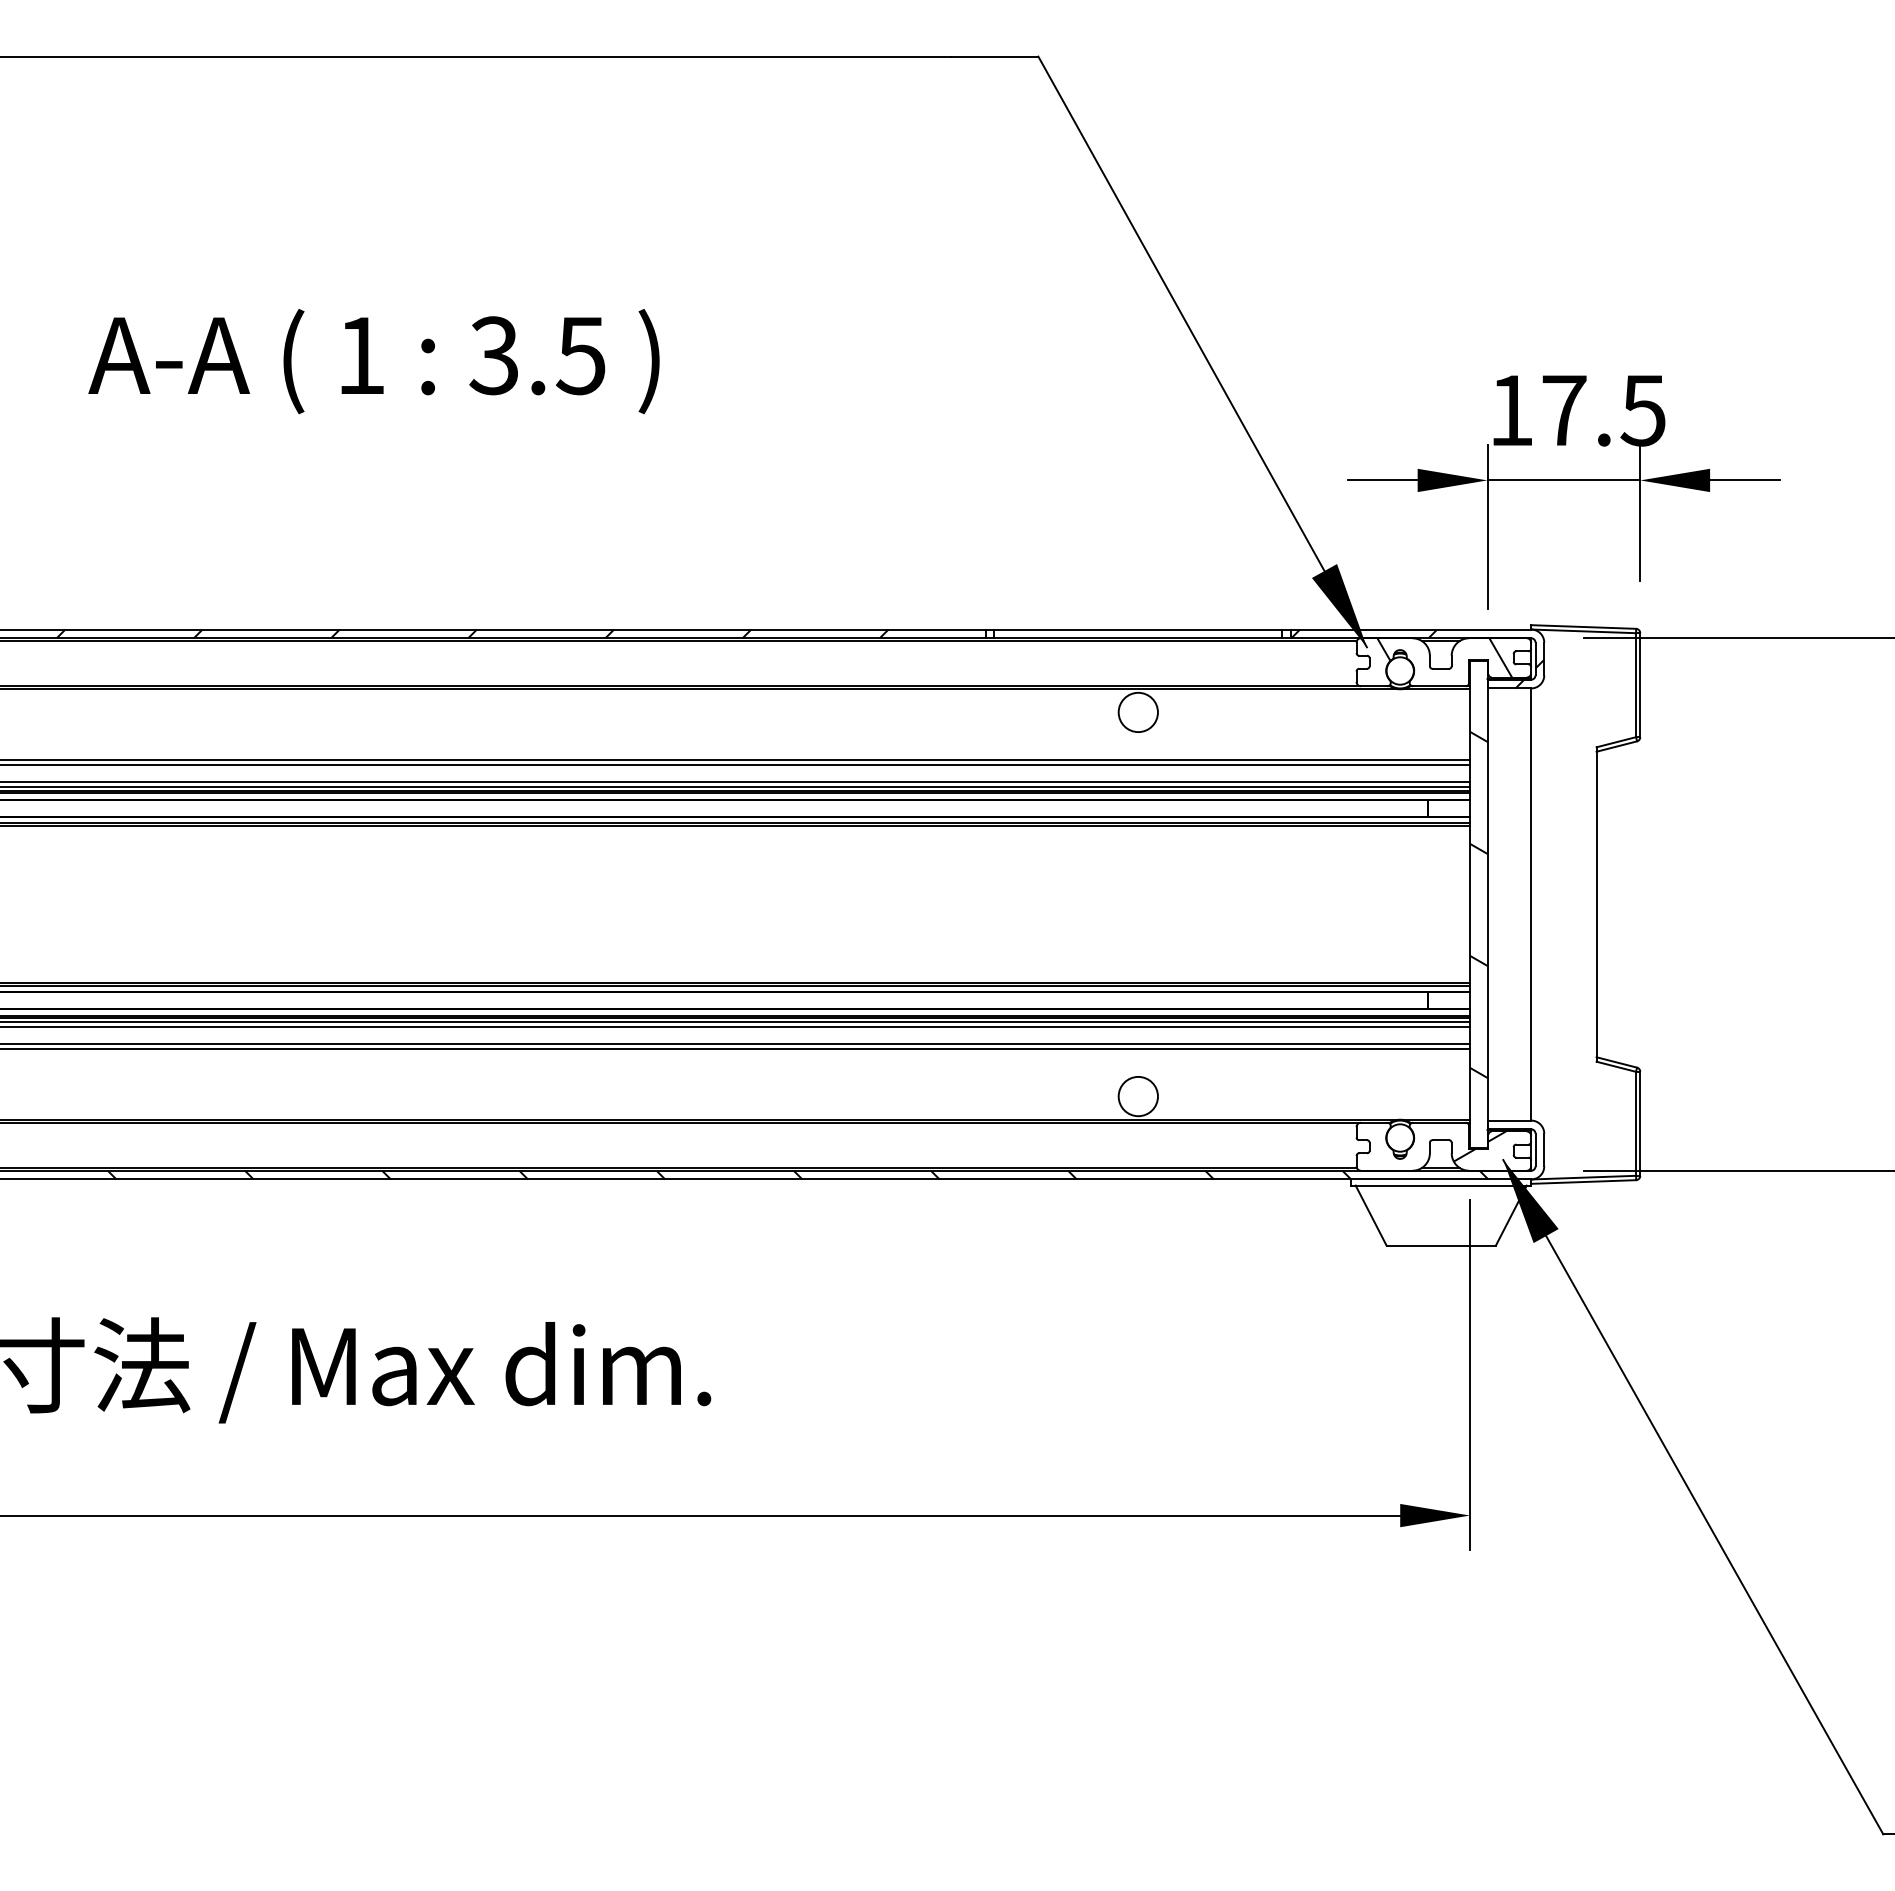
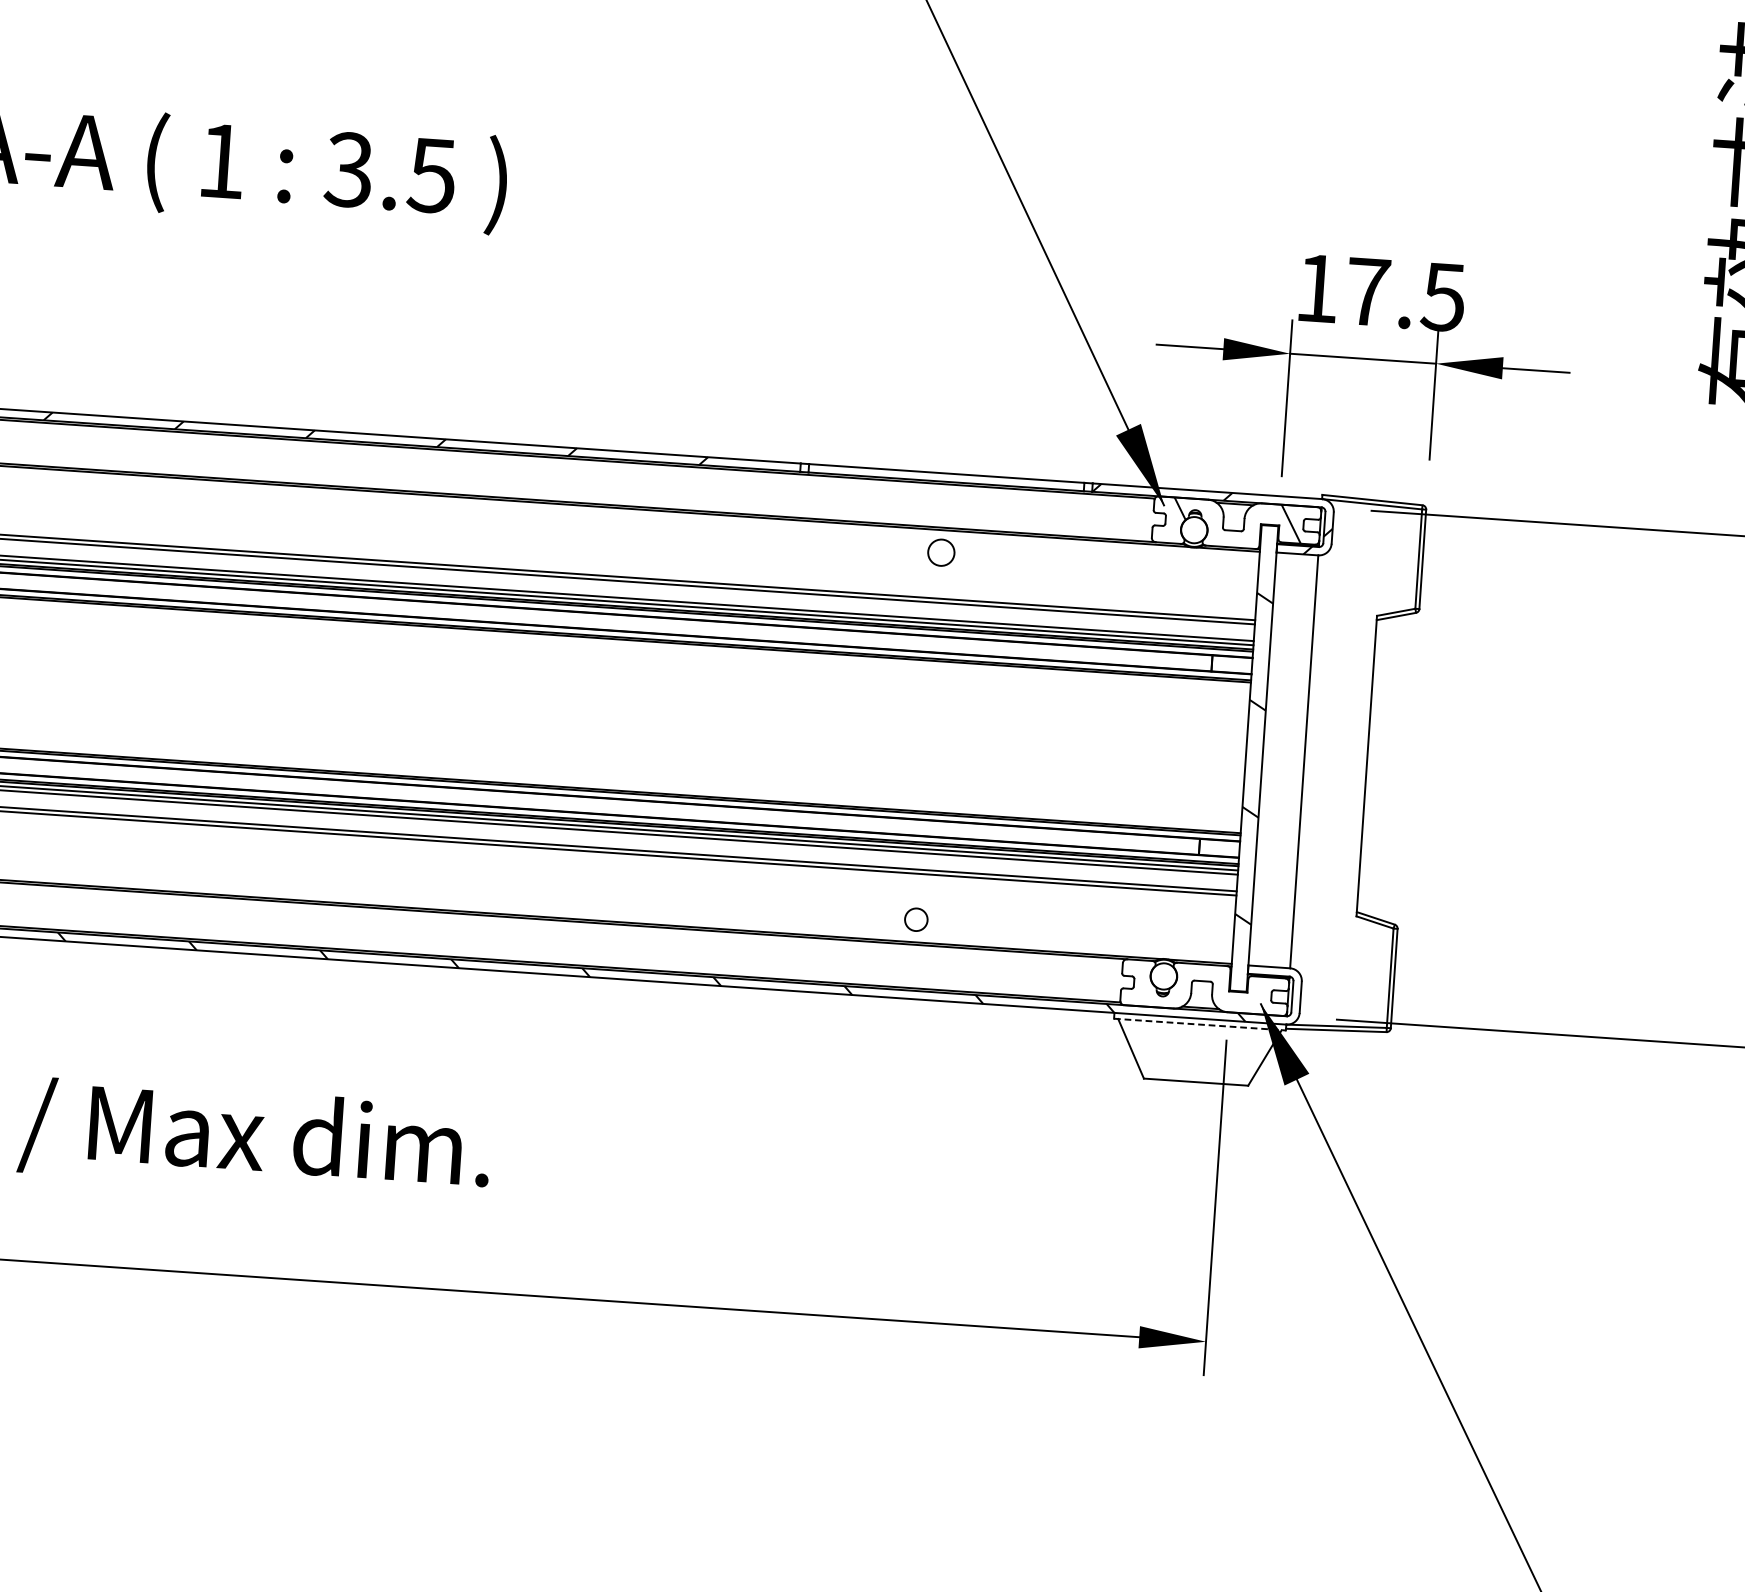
circle: (1137, 712) -> (940, 552), size x0.7
circle: (1137, 1096) -> (915, 919), size x0.6
hatch: (1479, 1146) -> (1239, 989), removed
line: (1441, 1185) -> (1200, 1024), solid -> dashed

